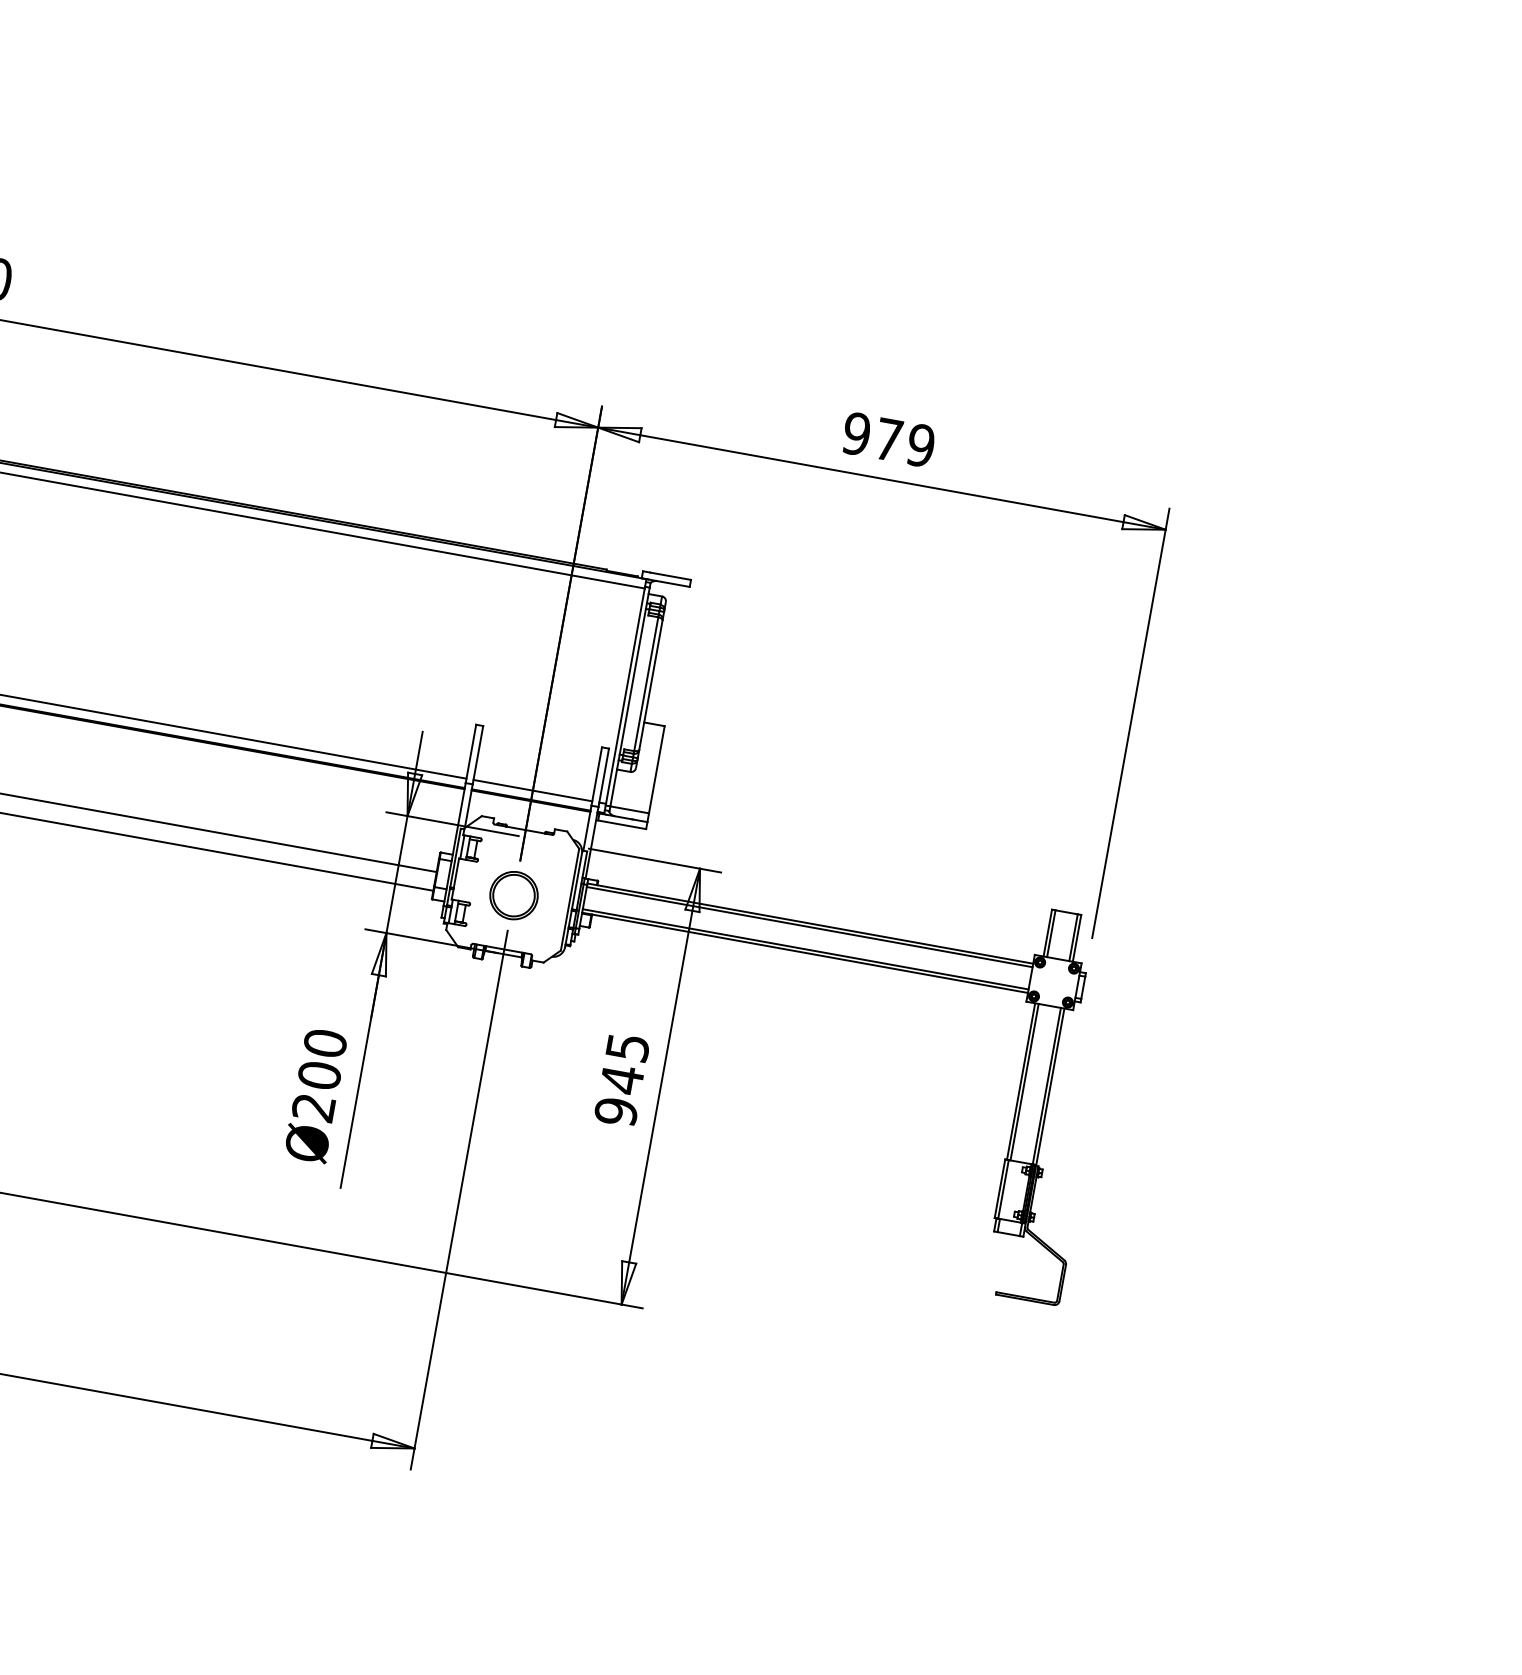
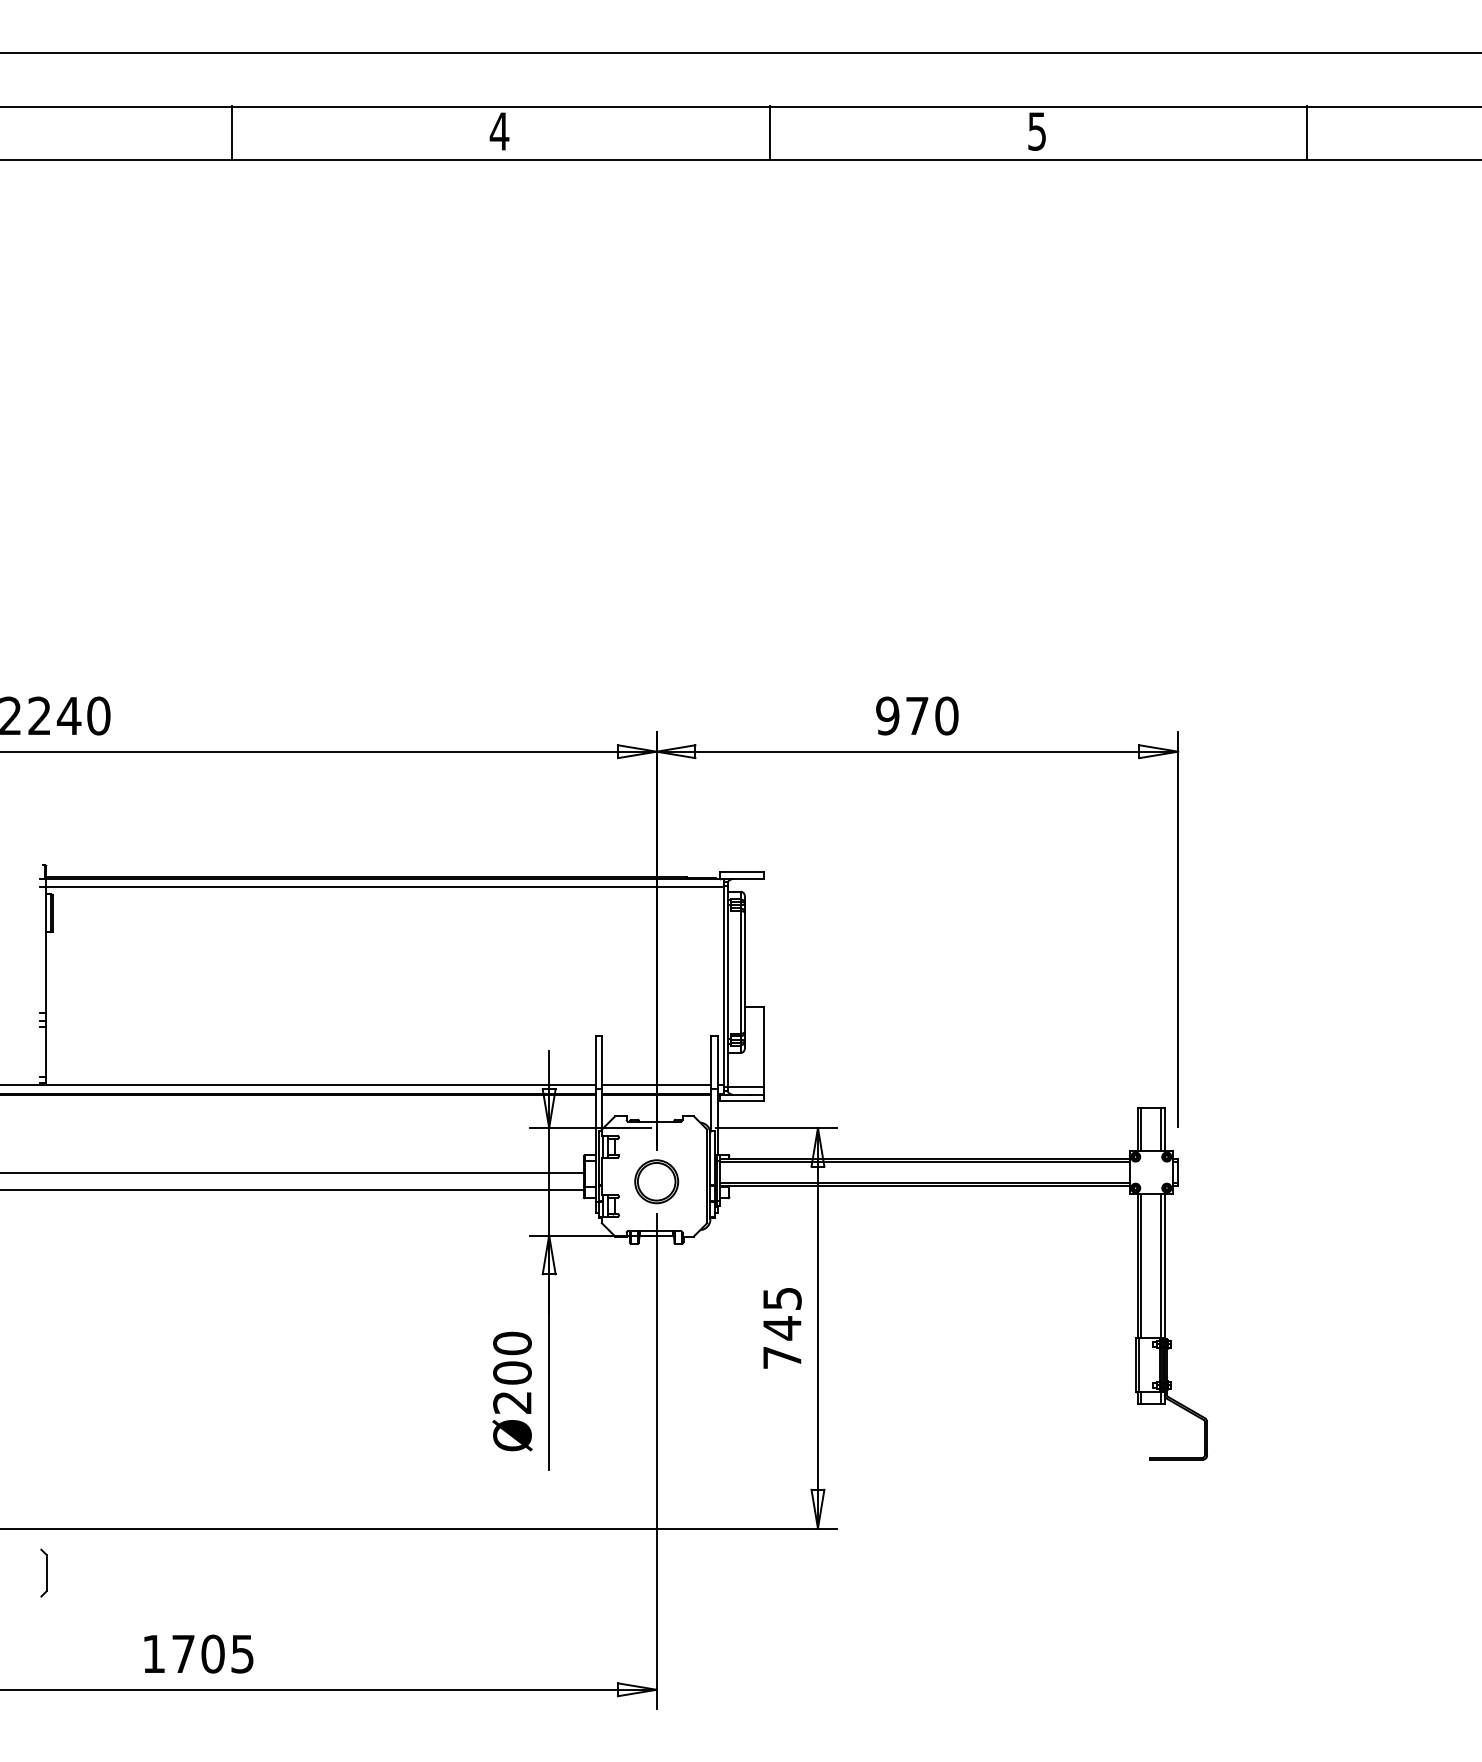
text: (920, 444) -> (946, 715), 979 -> 970
text: (616, 1111) -> (782, 1357), 945 -> 745

